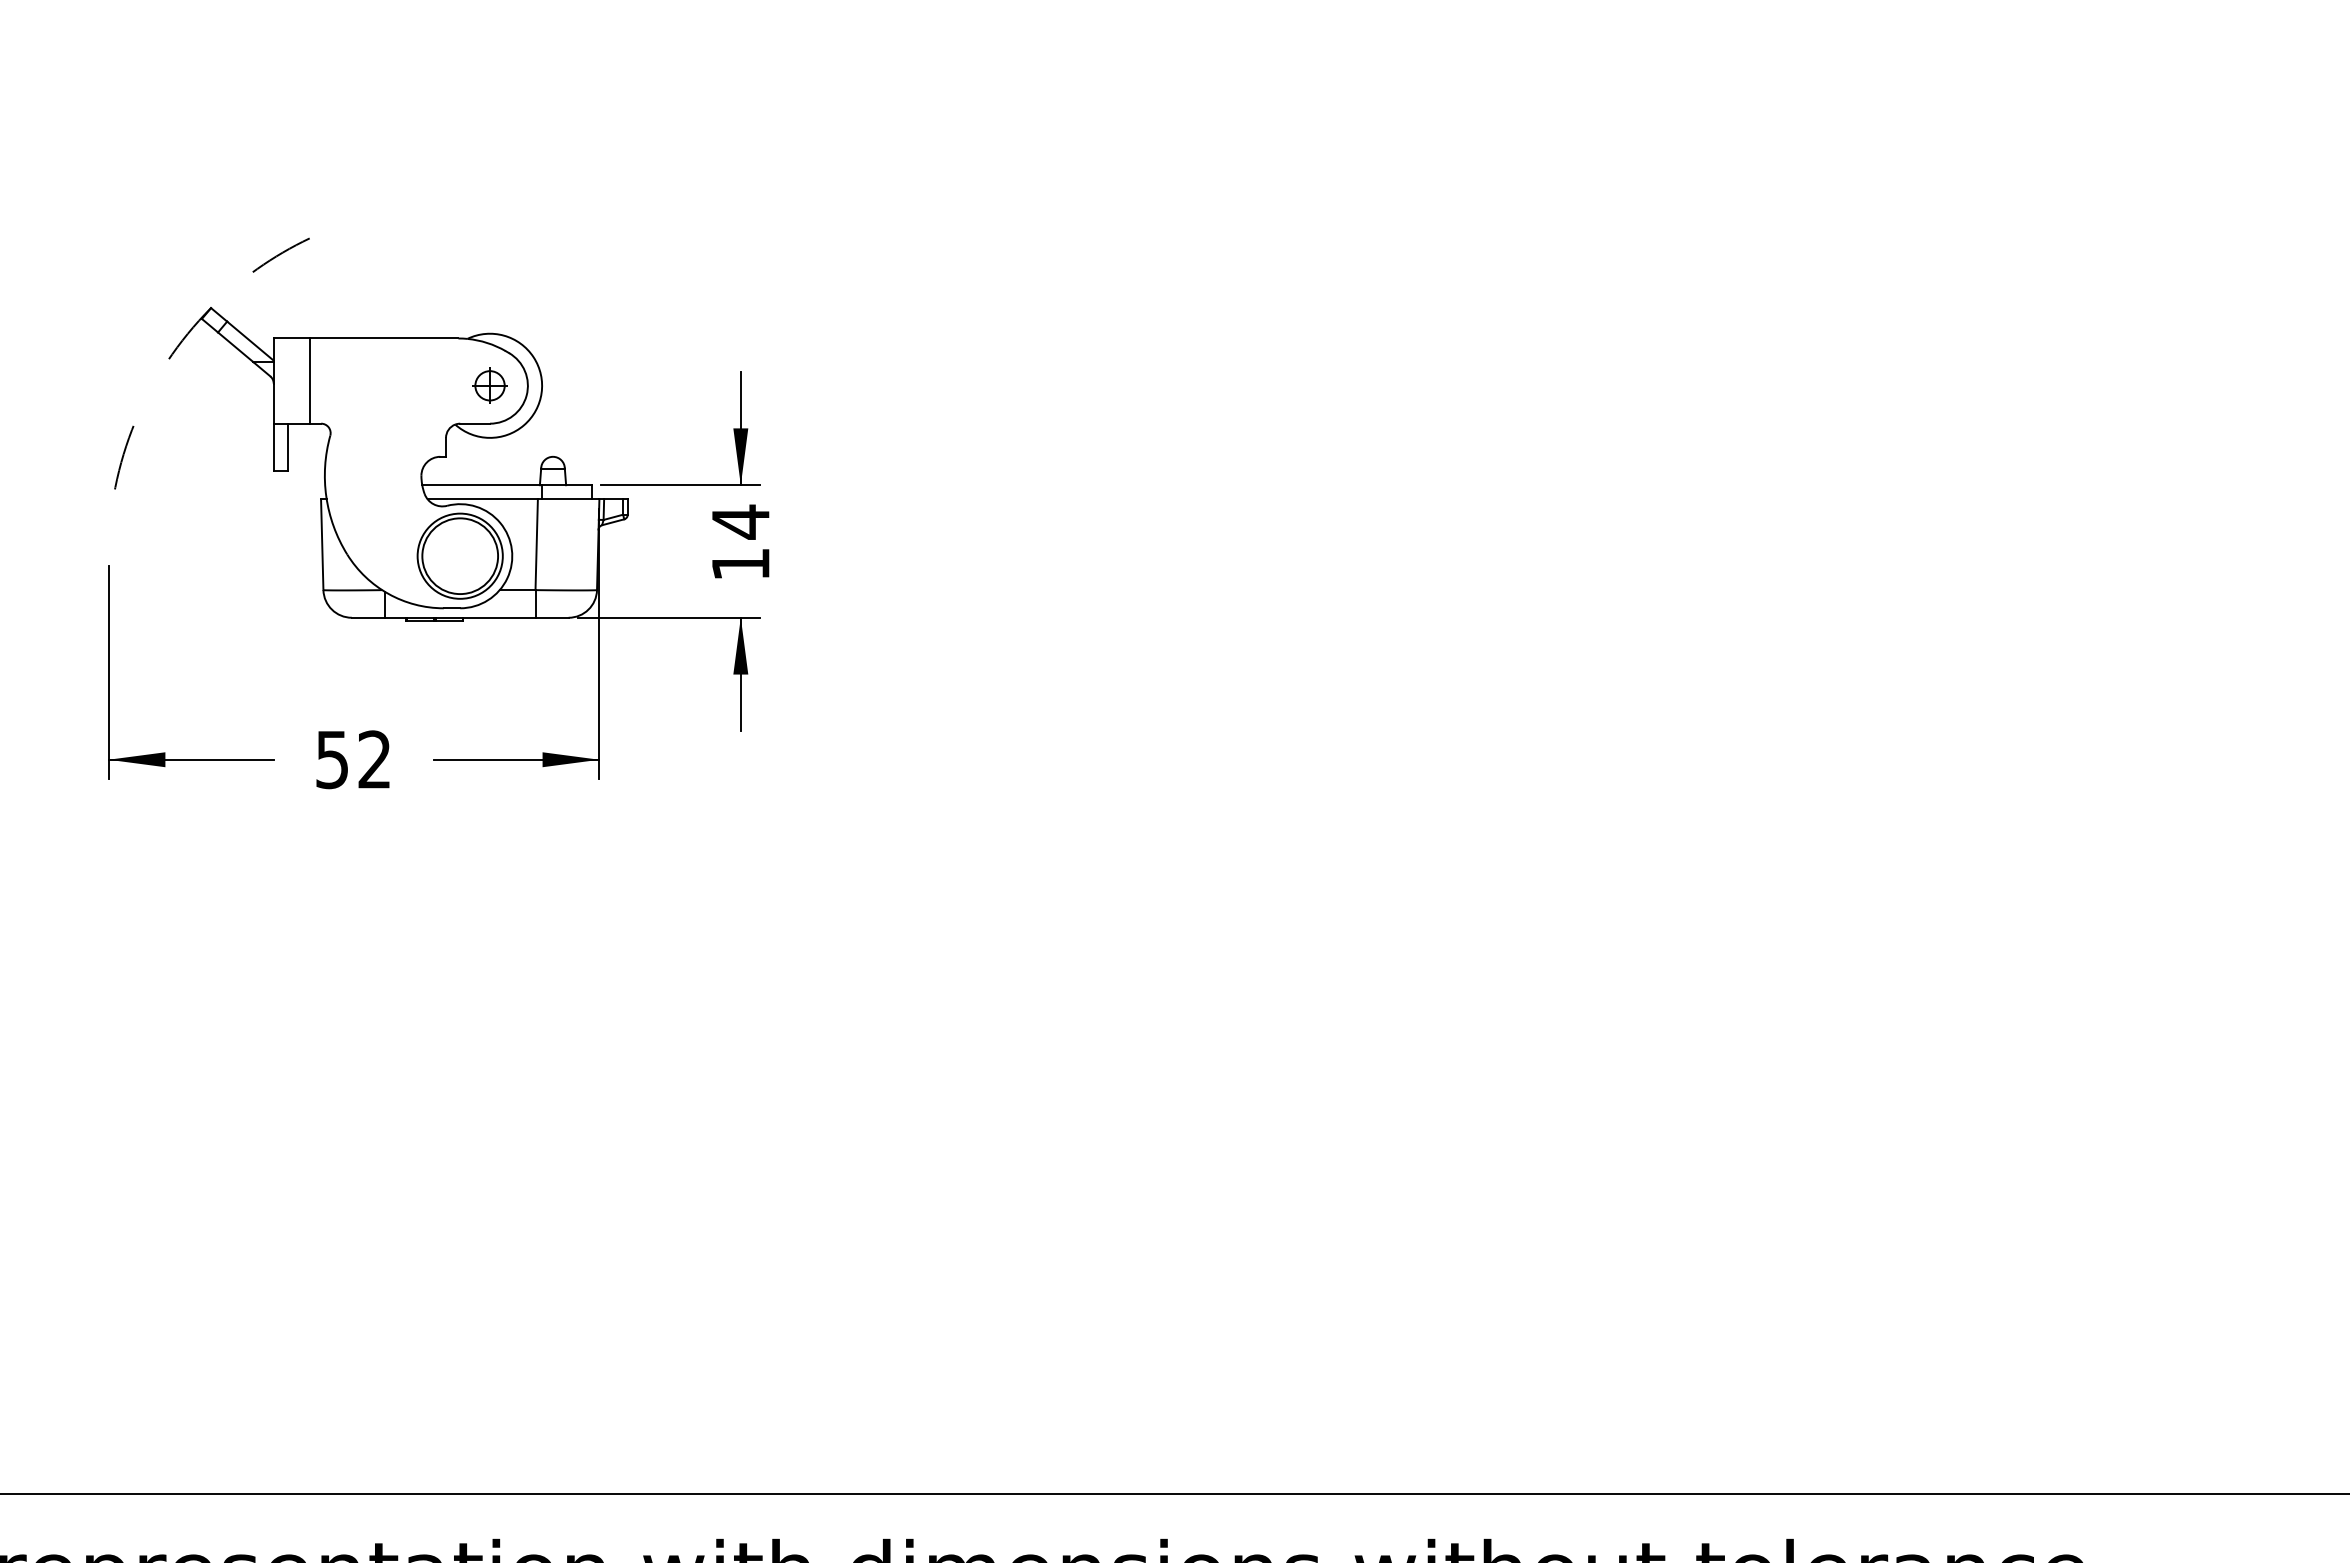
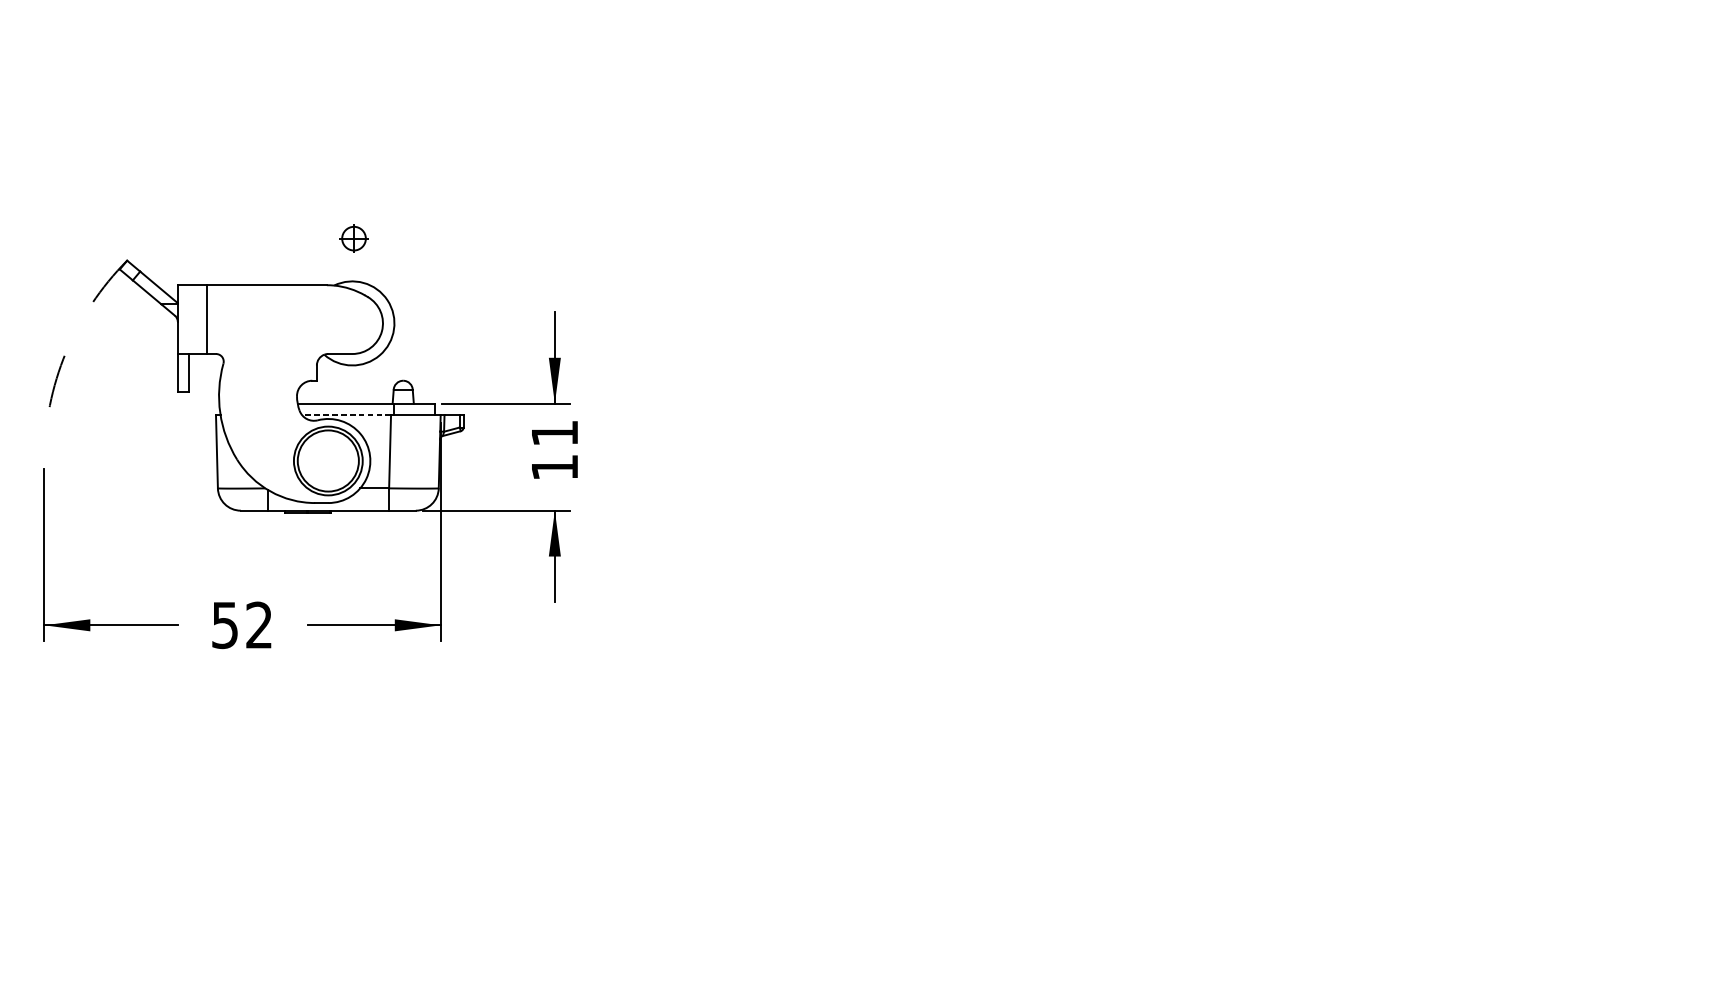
arc: (280, 254) -> (183, 217), removed
part: (489, 385) -> (353, 238), moved
line: (482, 499) -> (346, 415), solid -> dashed
text: (740, 521) -> (554, 432), 14 -> 11

